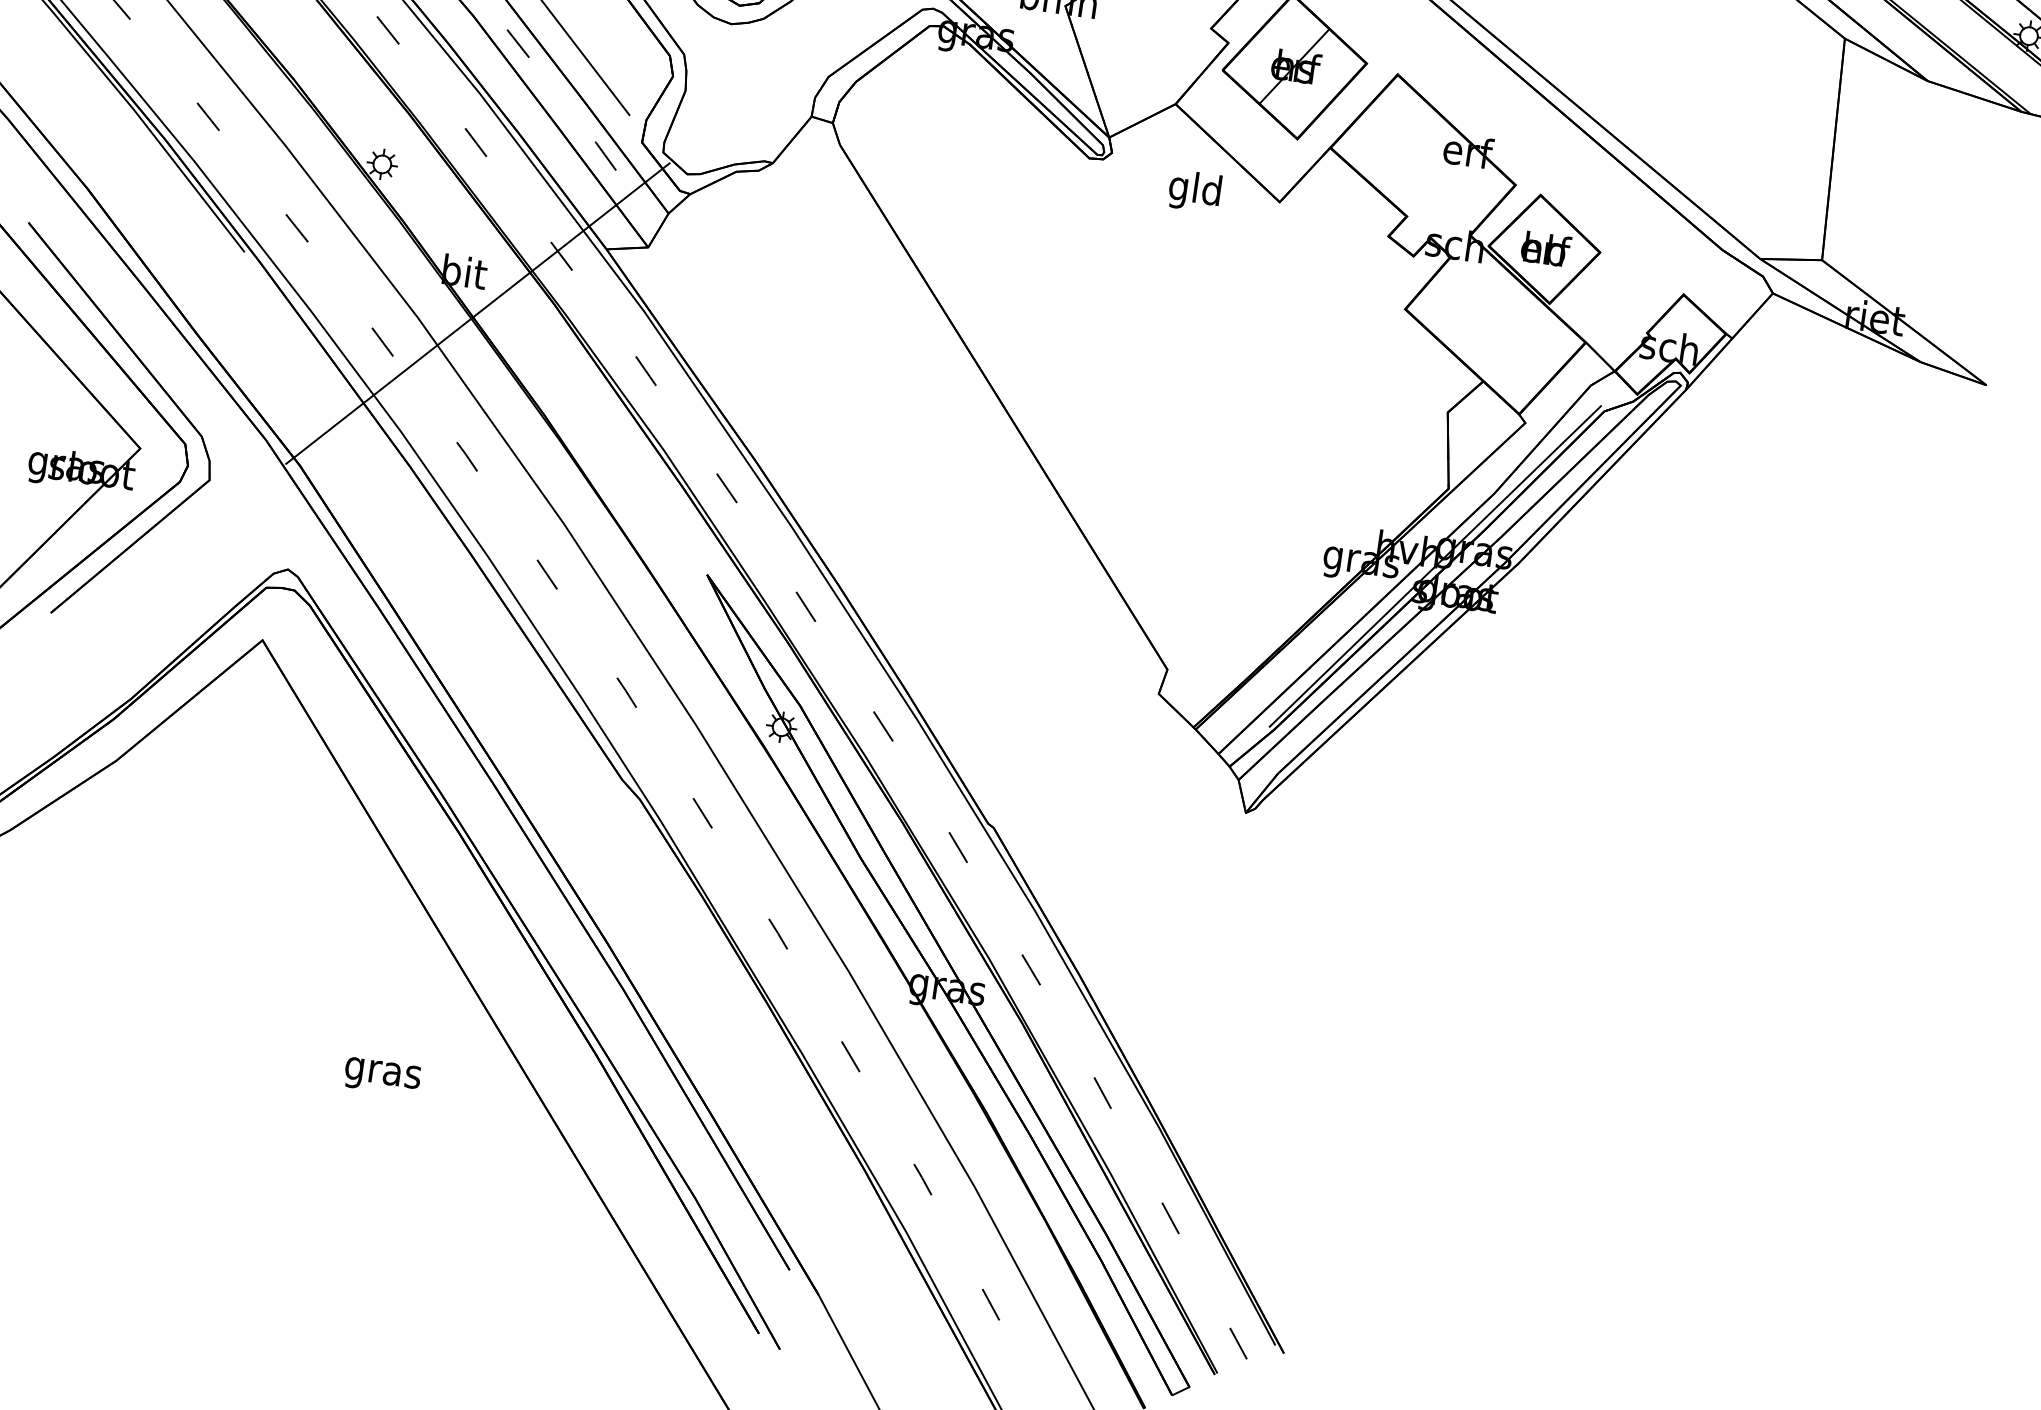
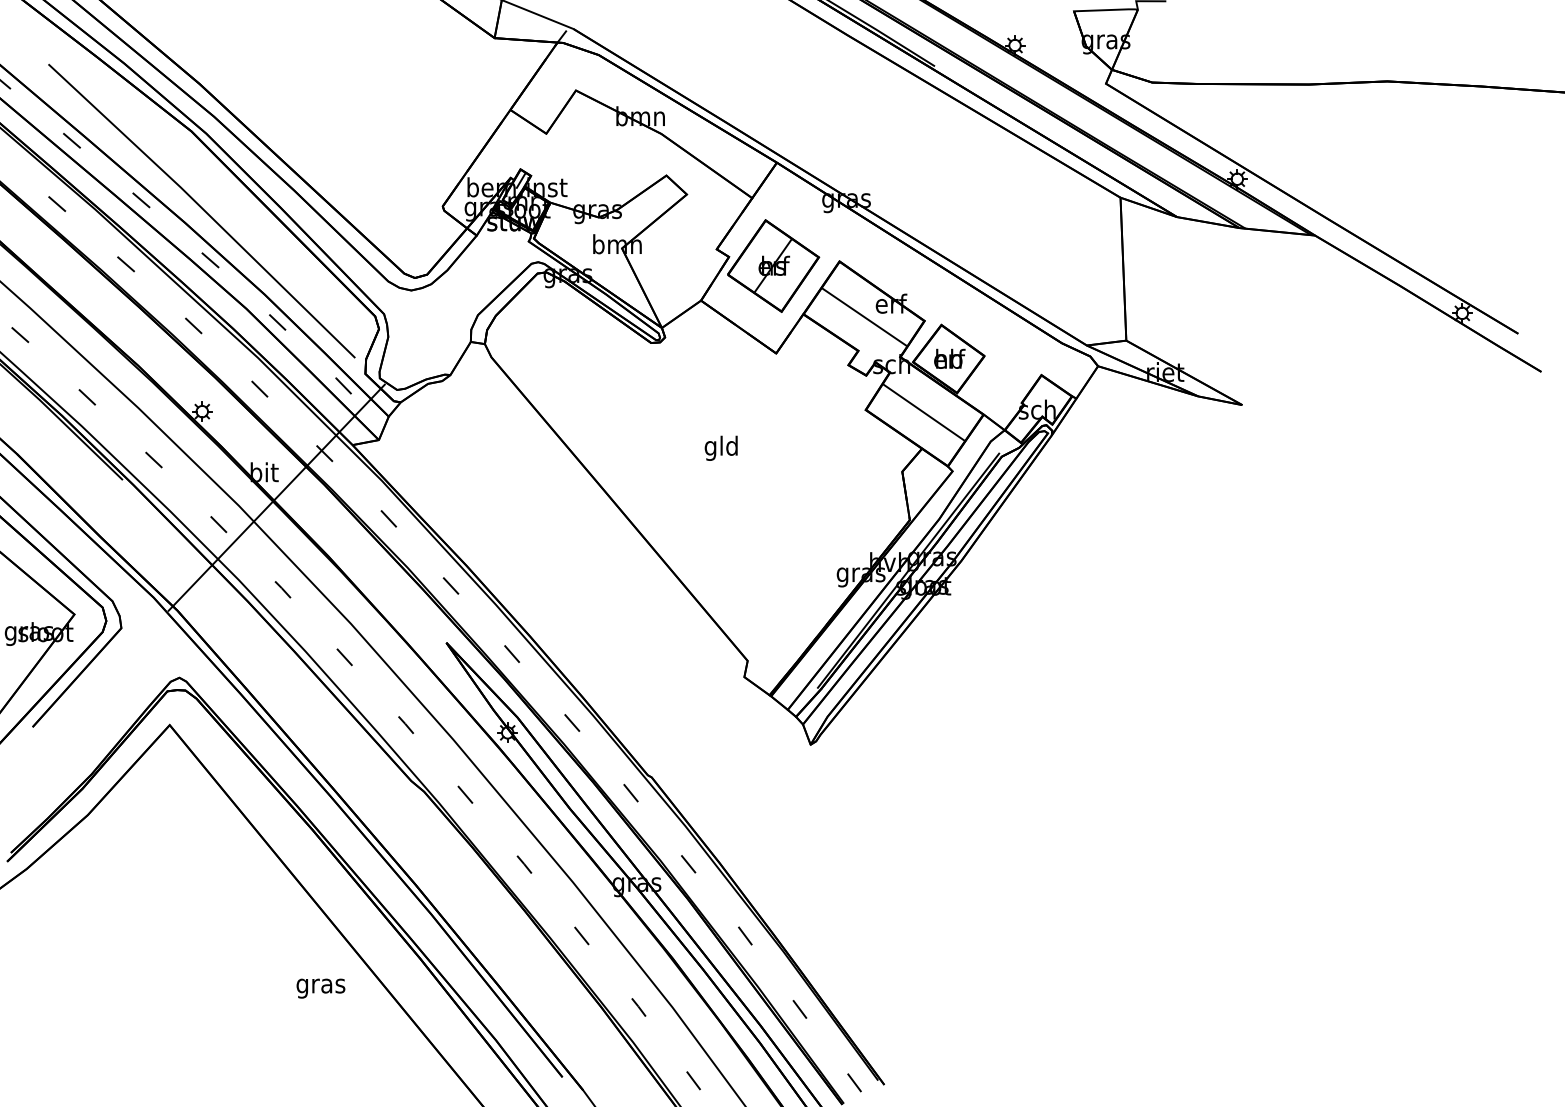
line: (1422, 166) -> (863, 317), added
text: (1193, 189) -> (720, 447), moved
line: (1493, 325) -> (923, 412), added
text: (381, 1076) -> (320, 988), moved

